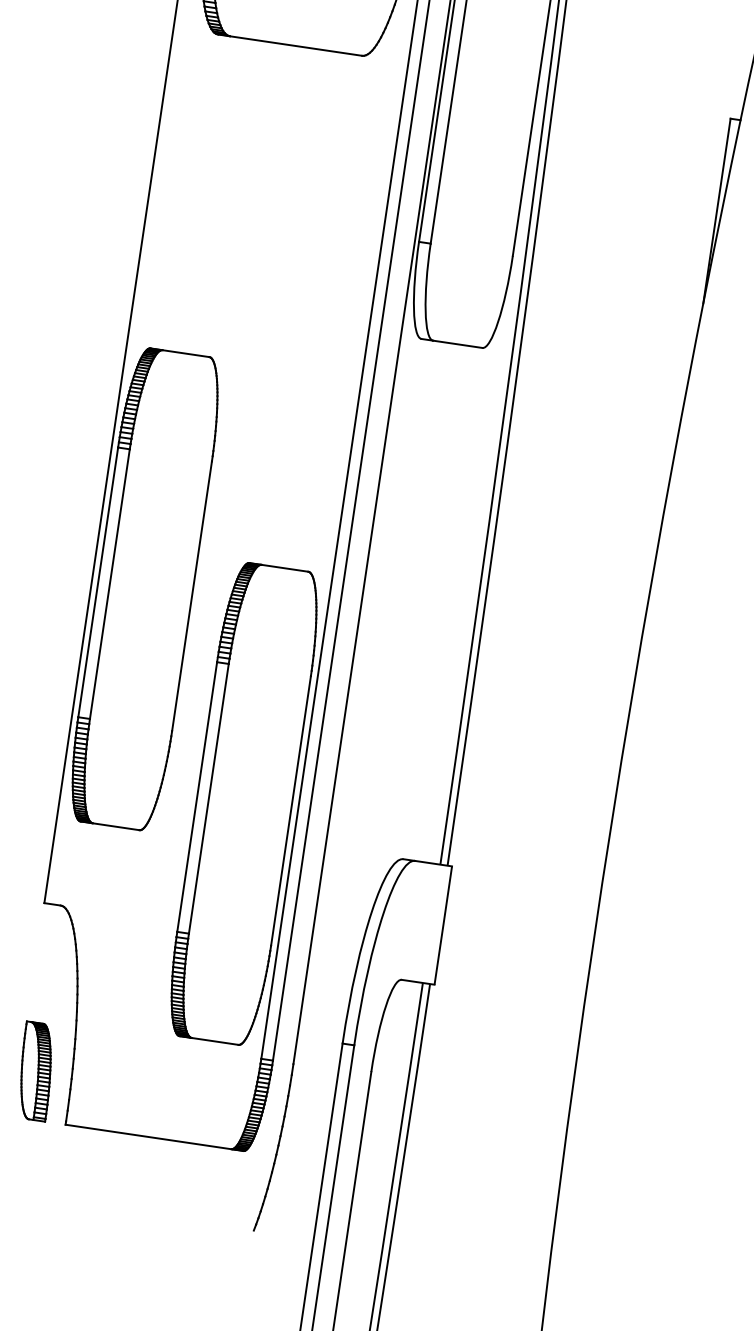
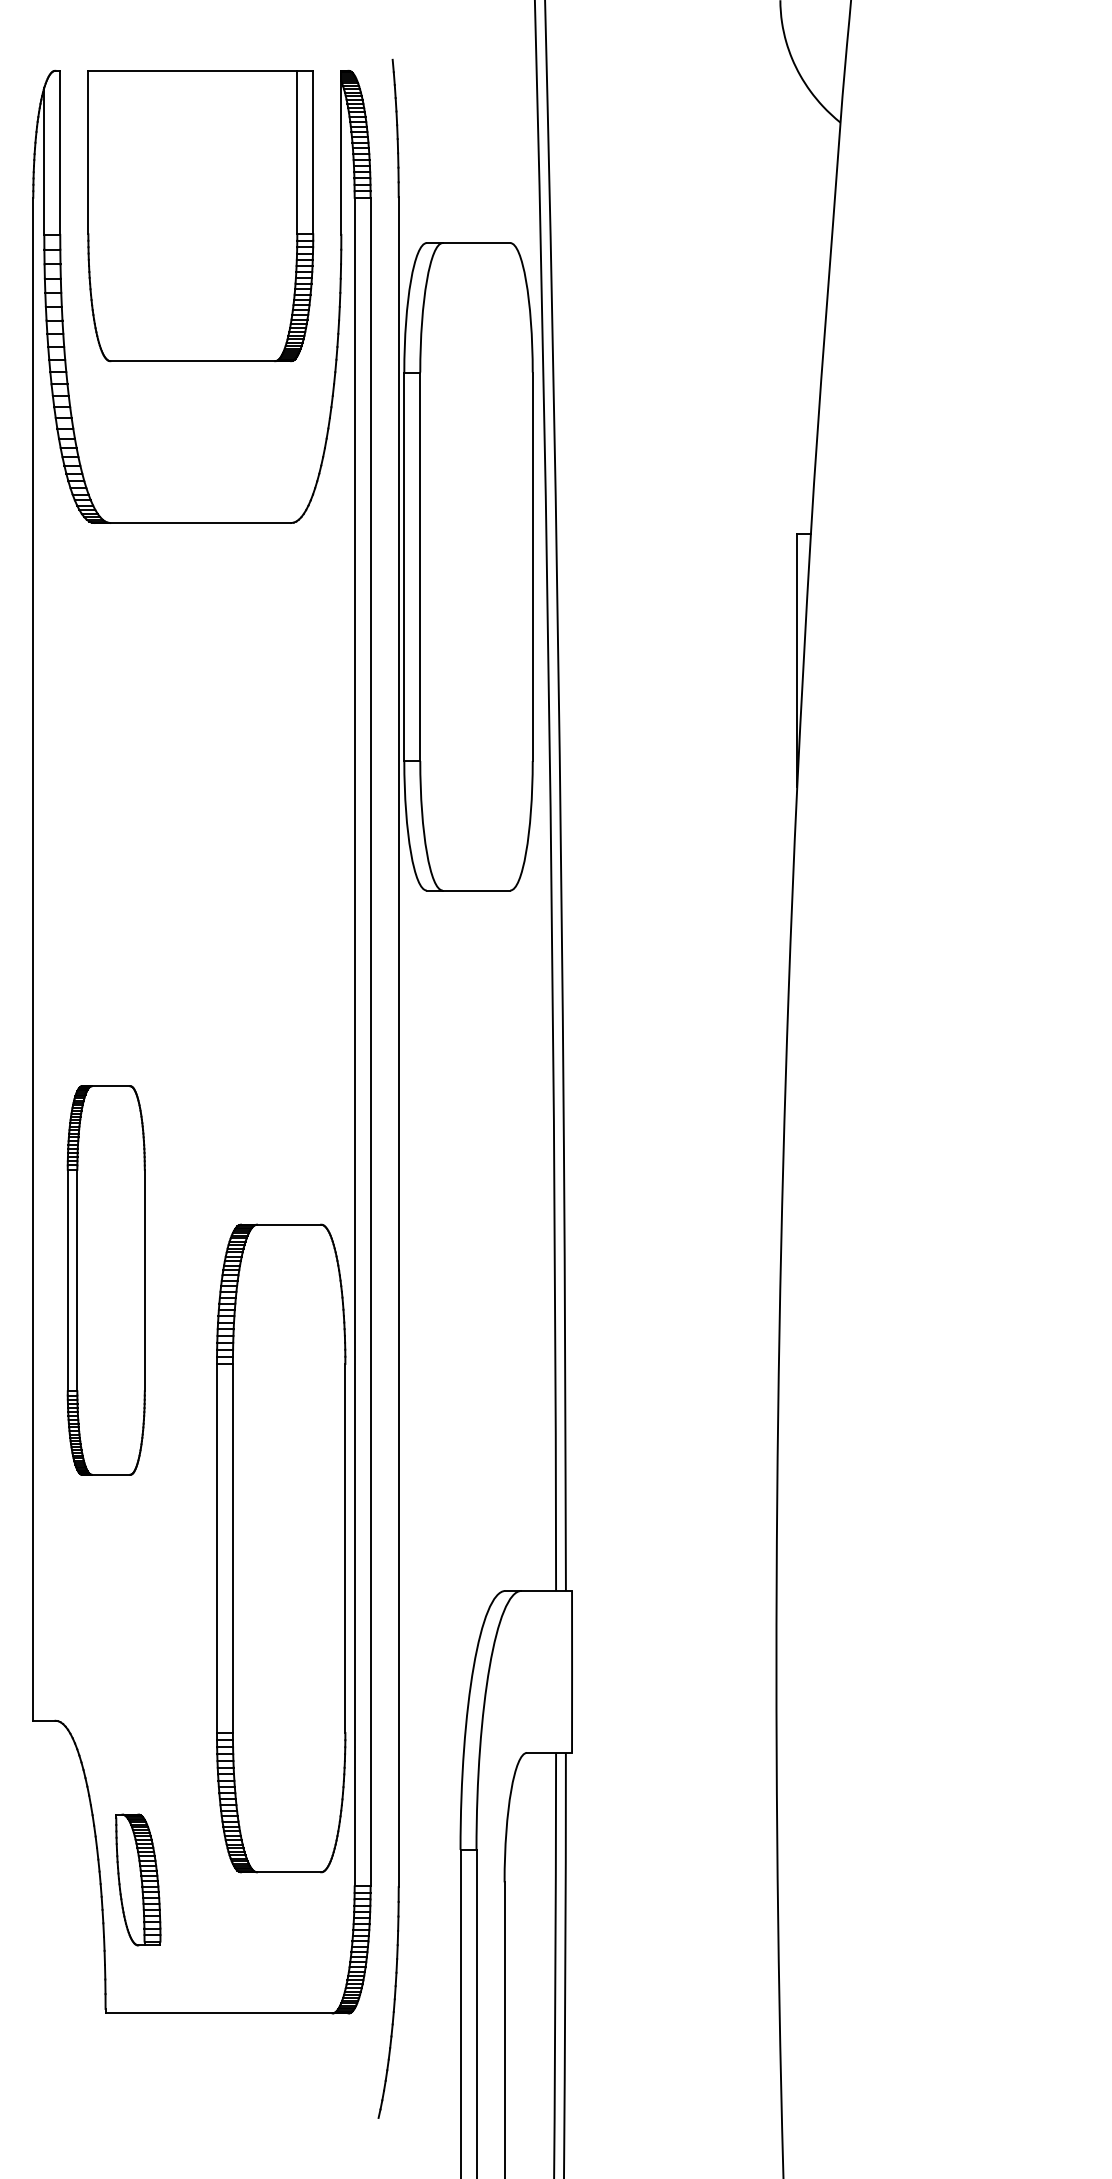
part: (145, 589) -> (106, 1280), size x0.6
part: (36, 1071) -> (138, 1879), moved

